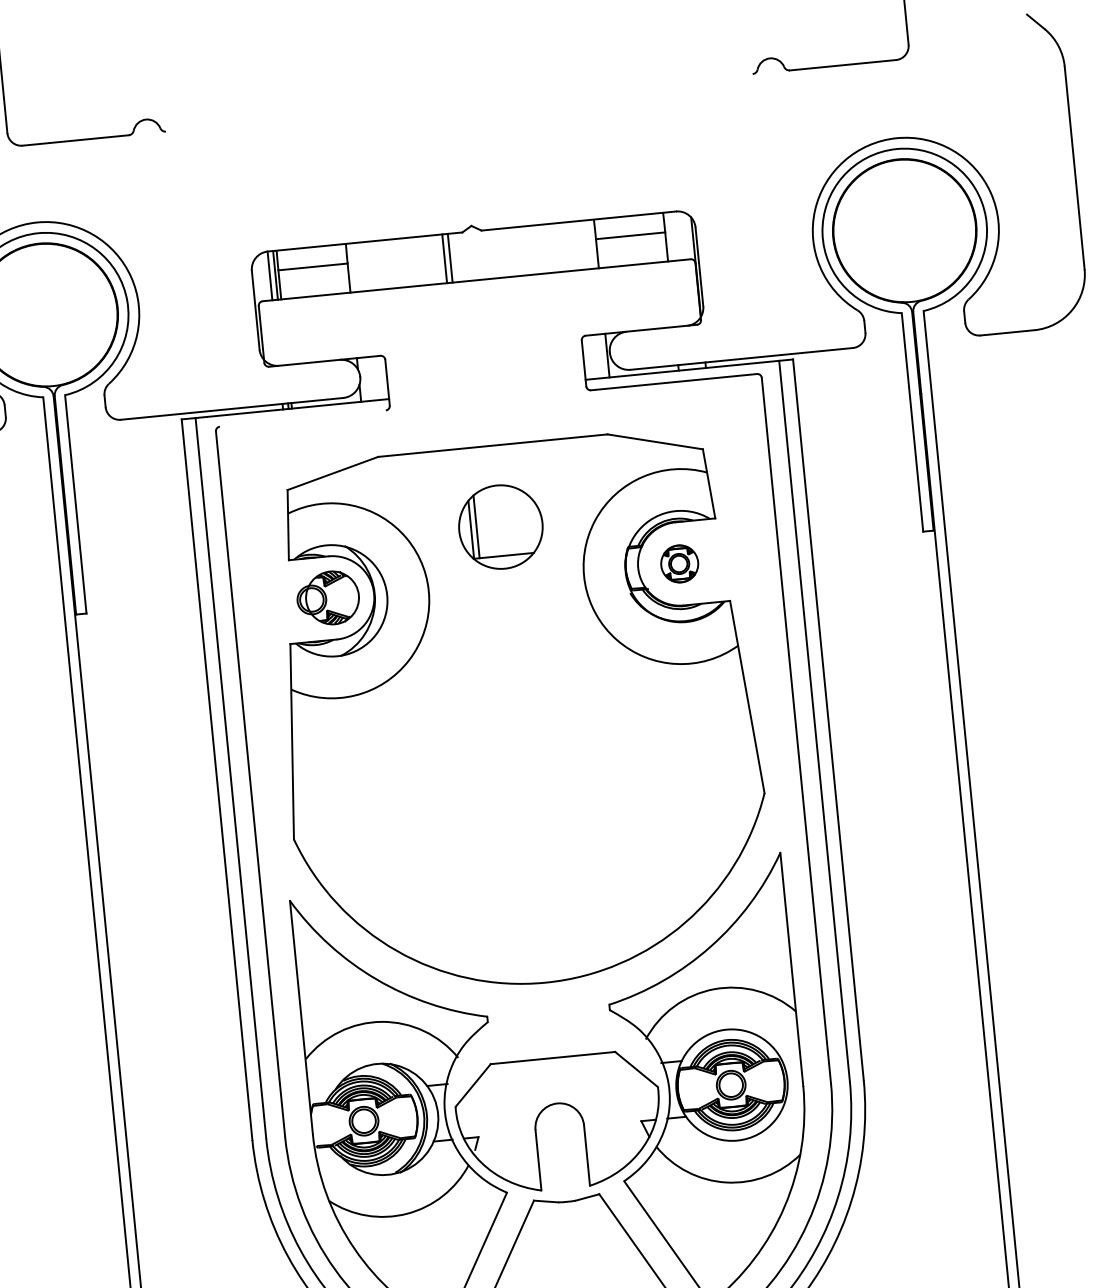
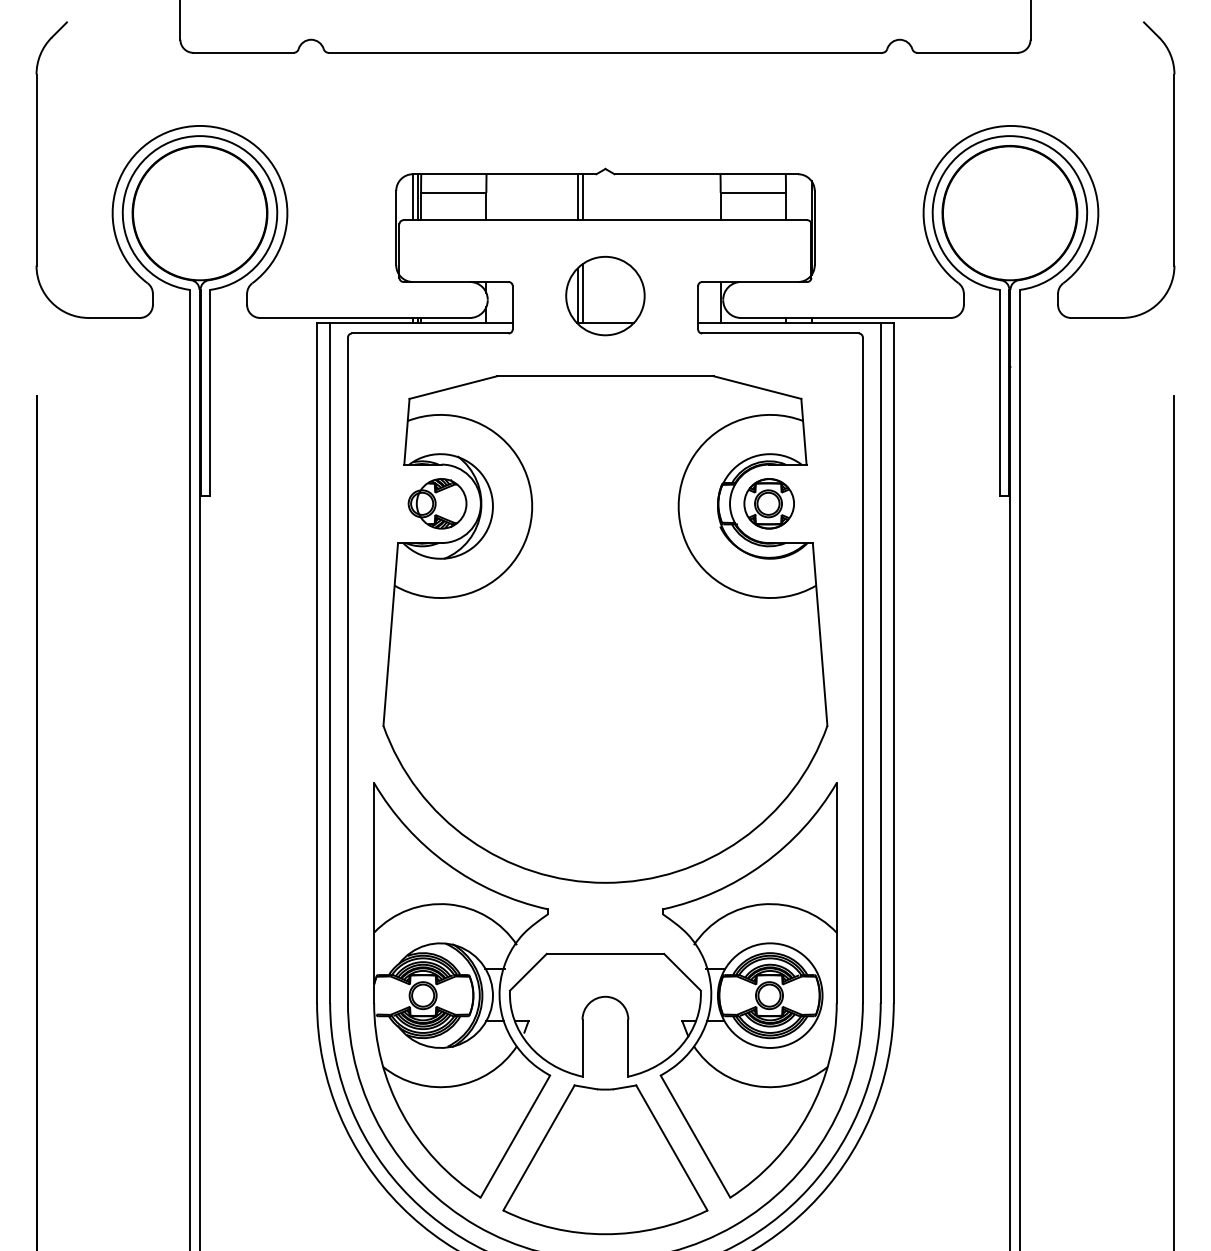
line: (459, 102) -> (605, 52), added
line: (303, 418) -> (430, 333), added
part: (500, 526) -> (605, 295), moved
part: (678, 563) -> (768, 503), size x1.43

